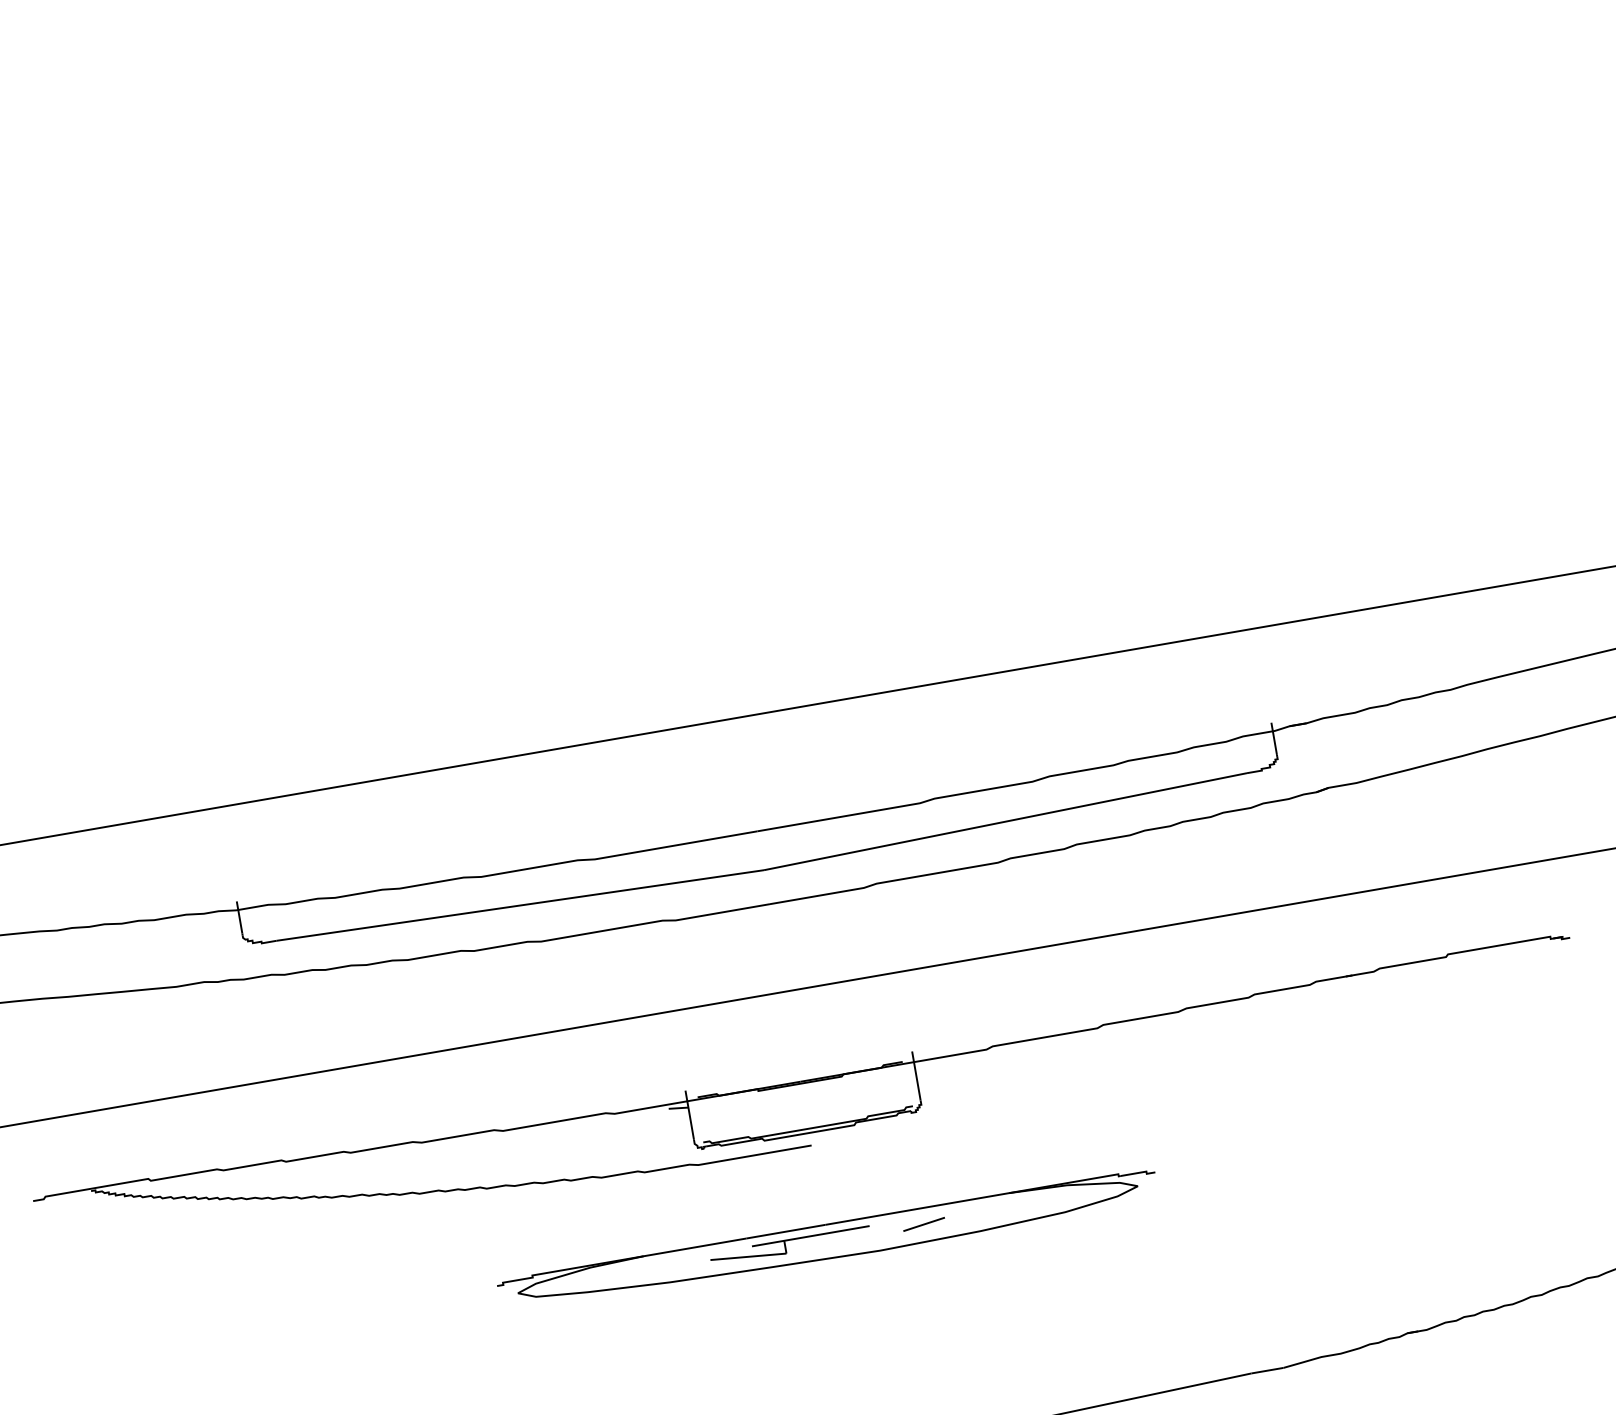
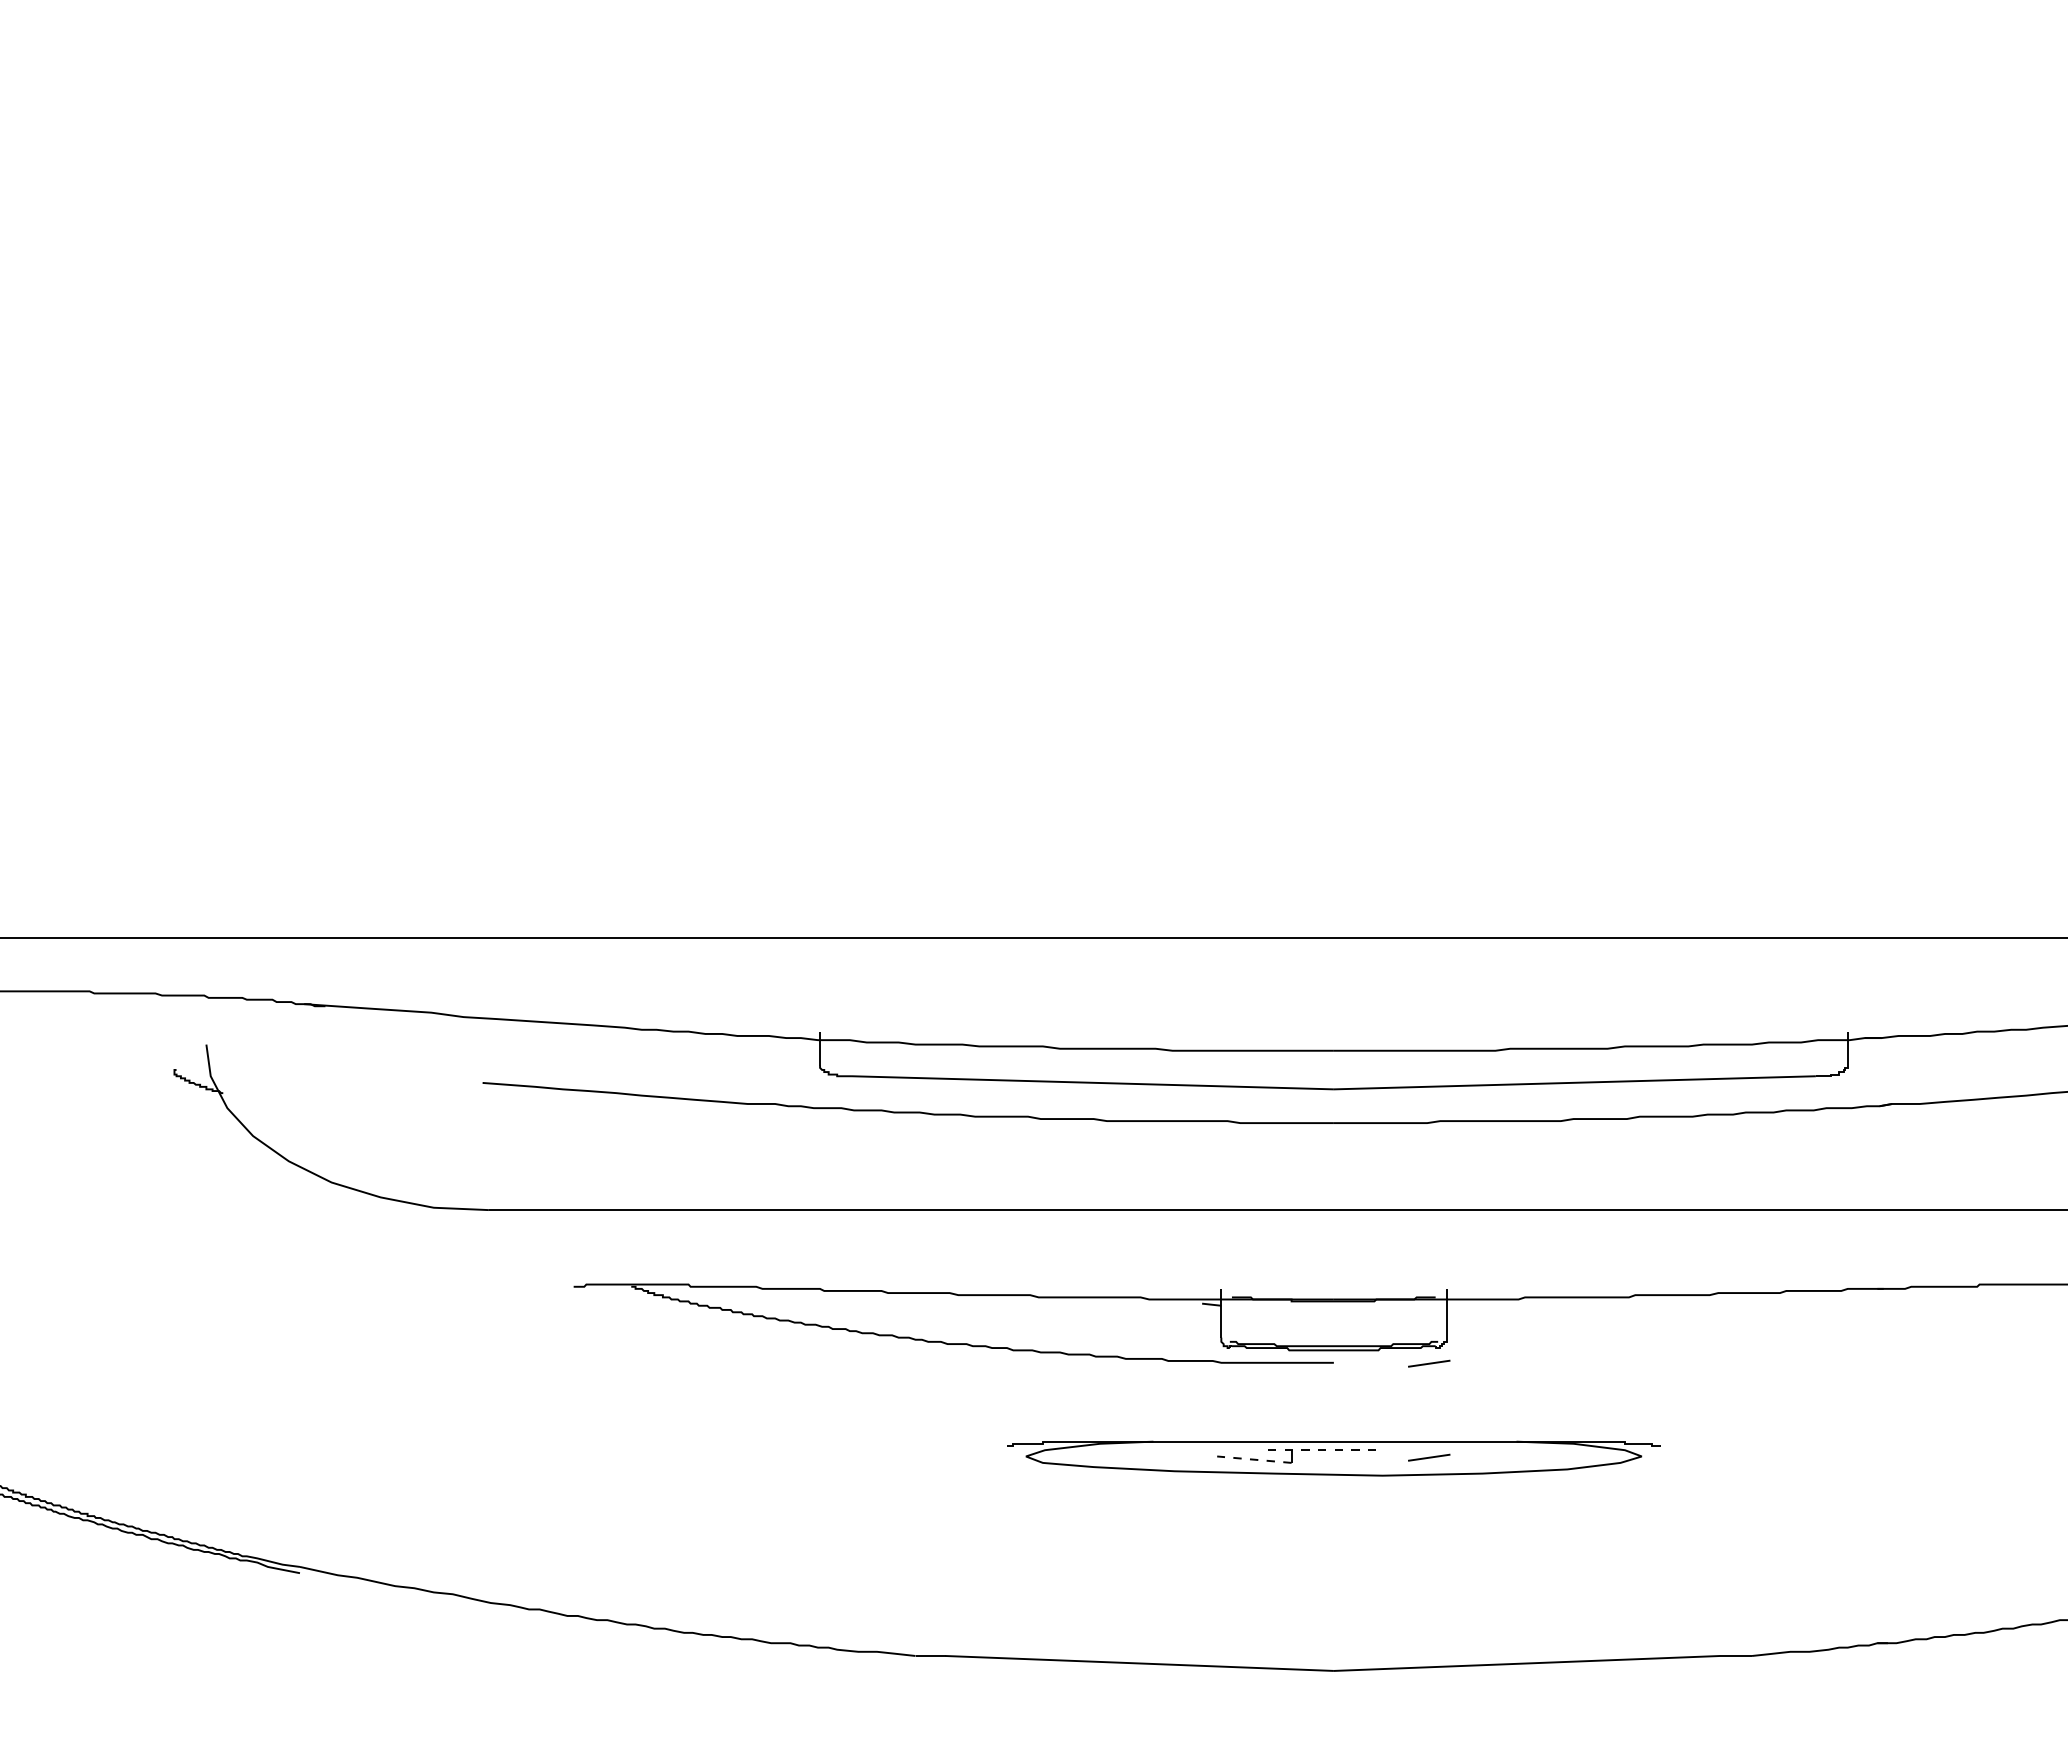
line: (908, 1129) -> (1429, 1363), added
line: (810, 1236) -> (1317, 1450), solid -> dashed
line: (747, 1256) -> (1253, 1459), solid -> dashed

